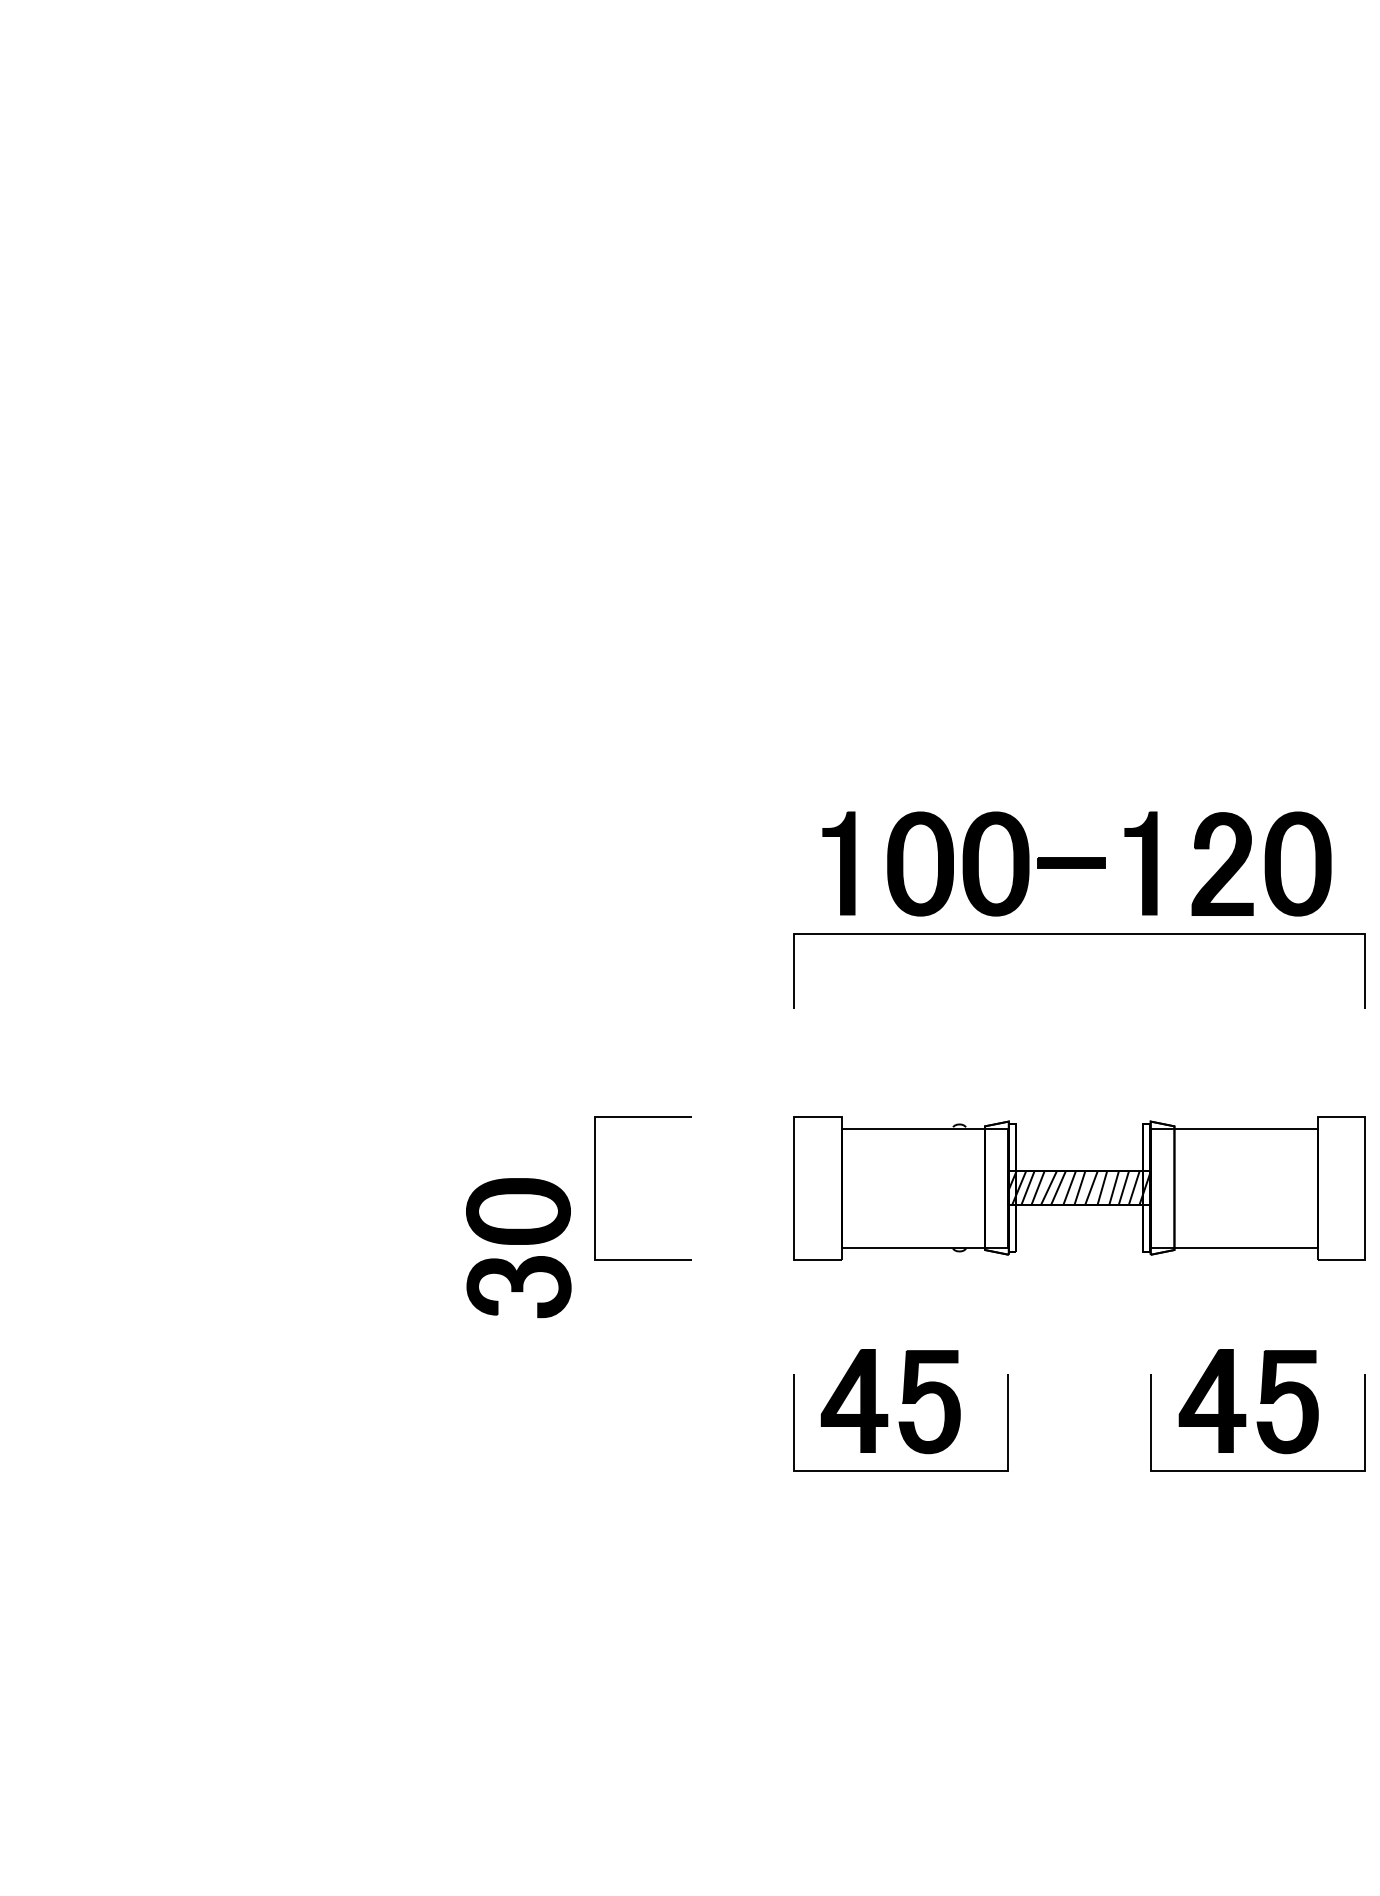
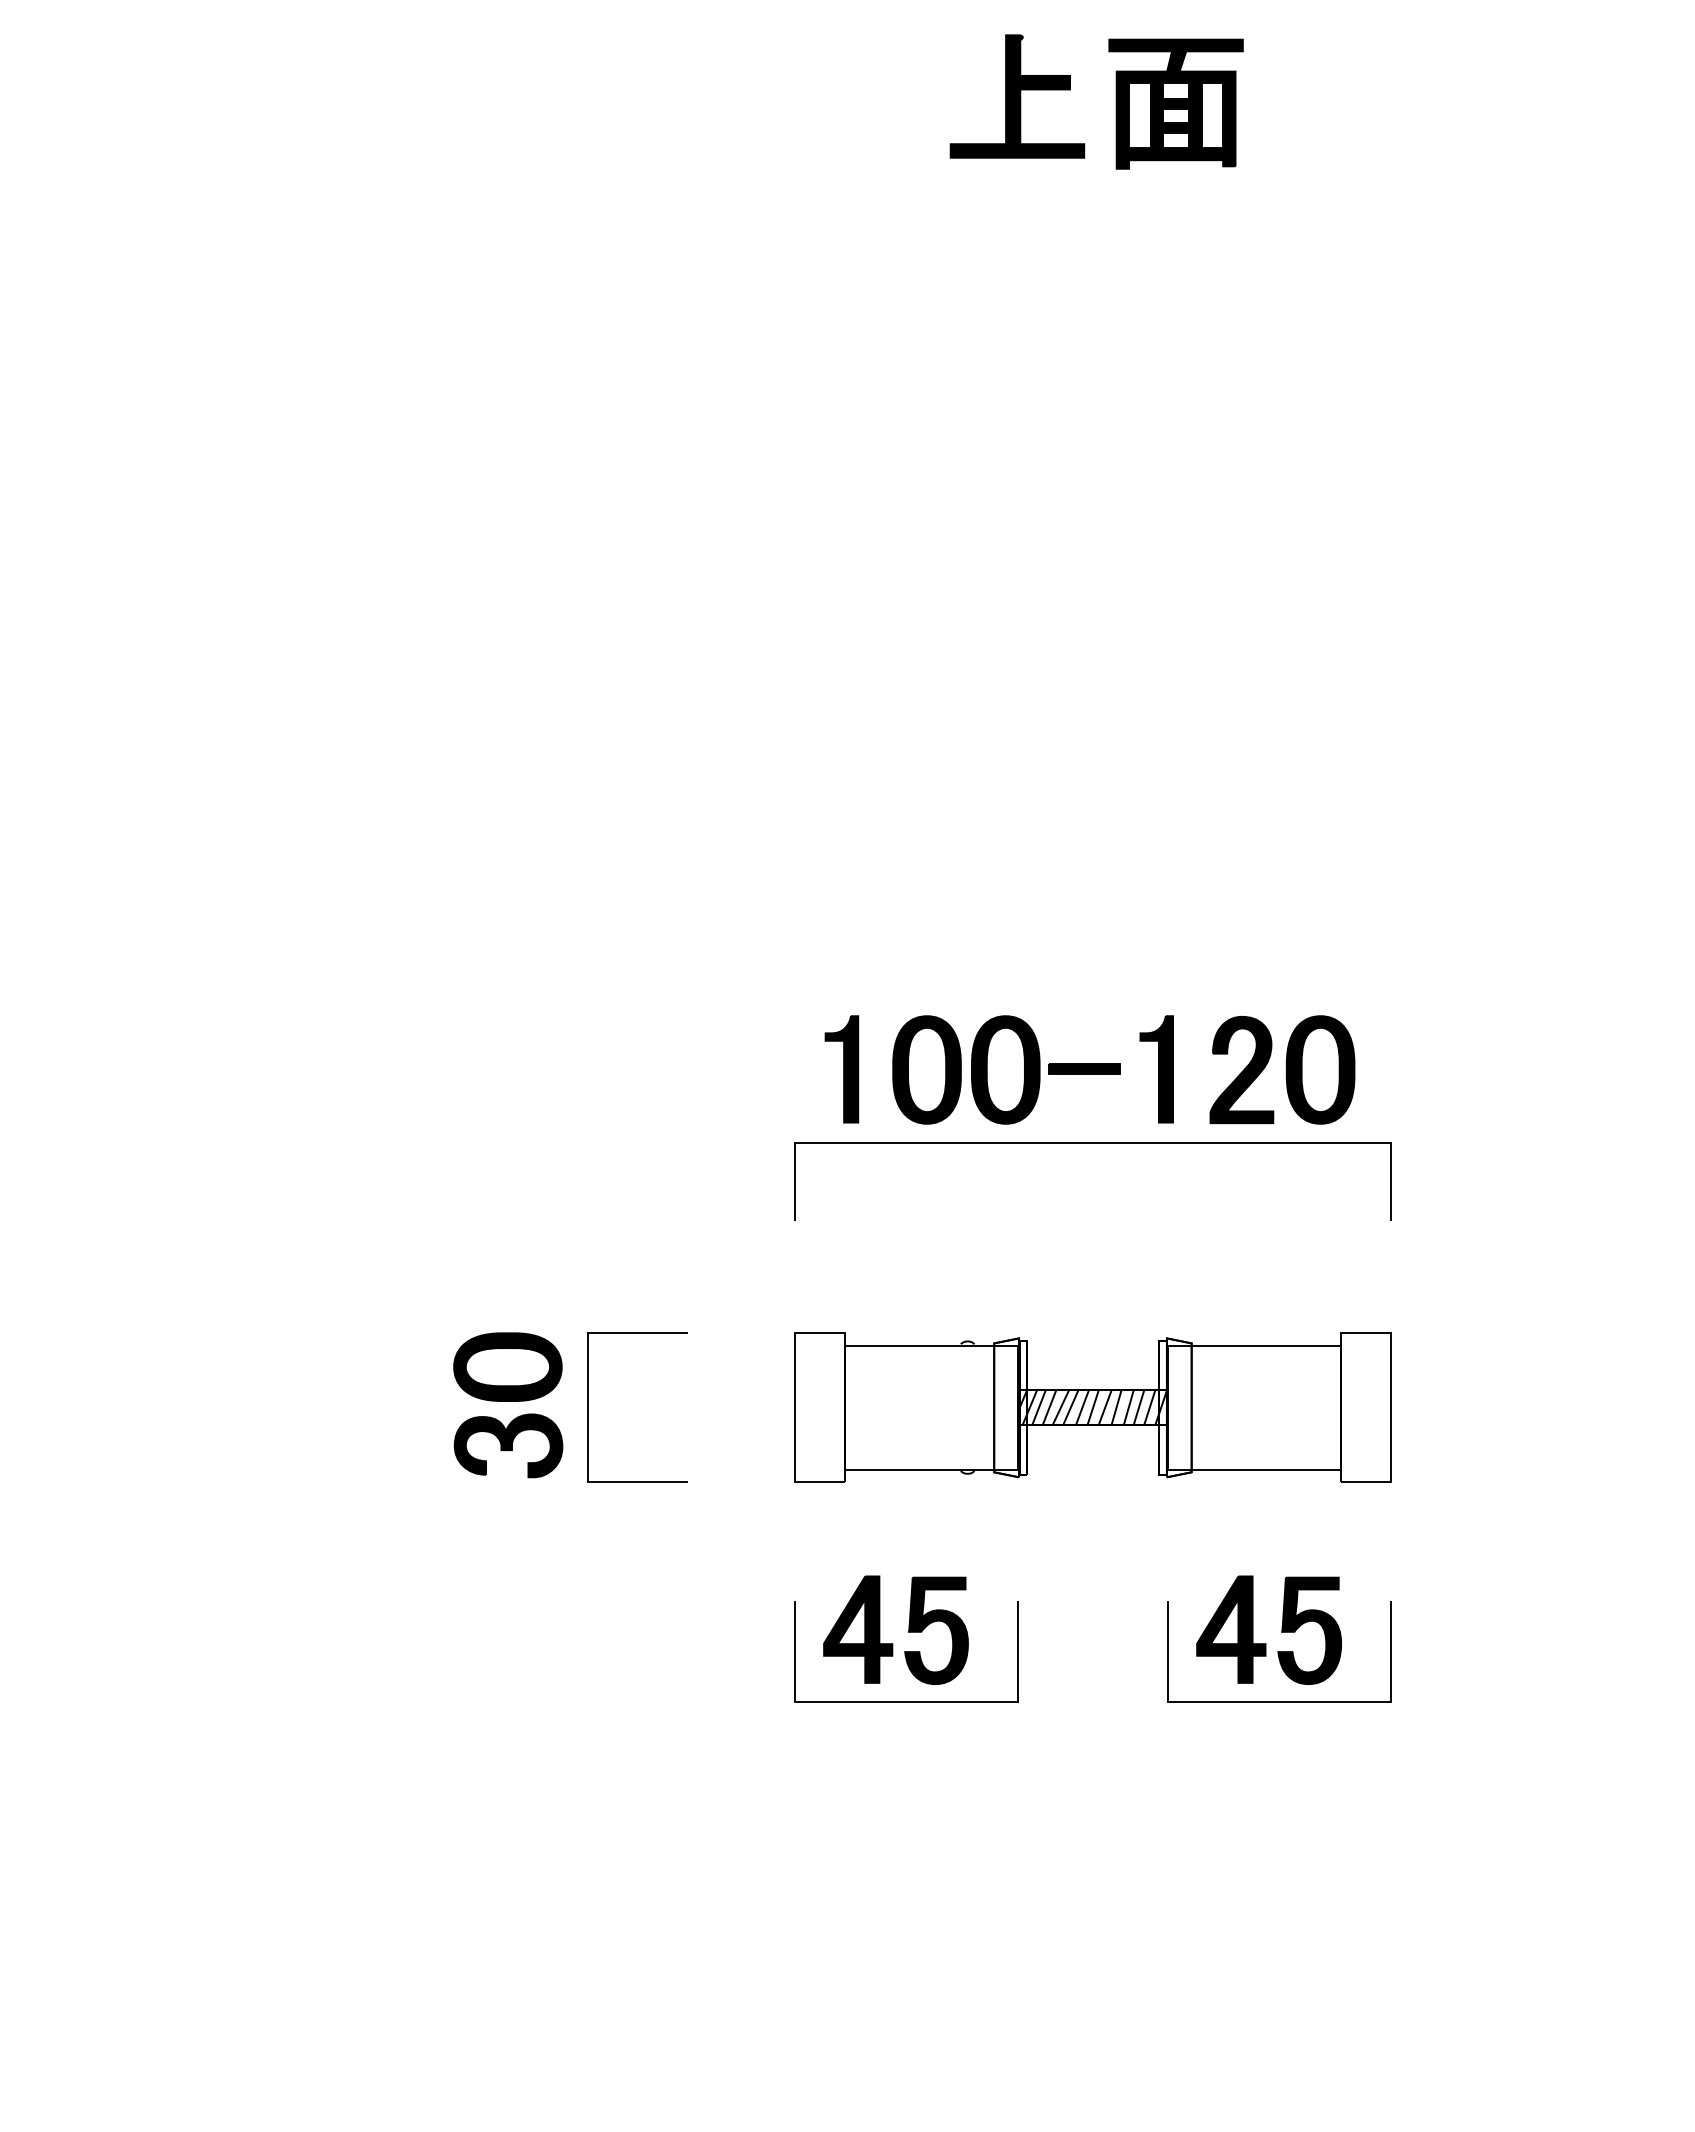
part: (519, 1248) -> (508, 1405), moved

